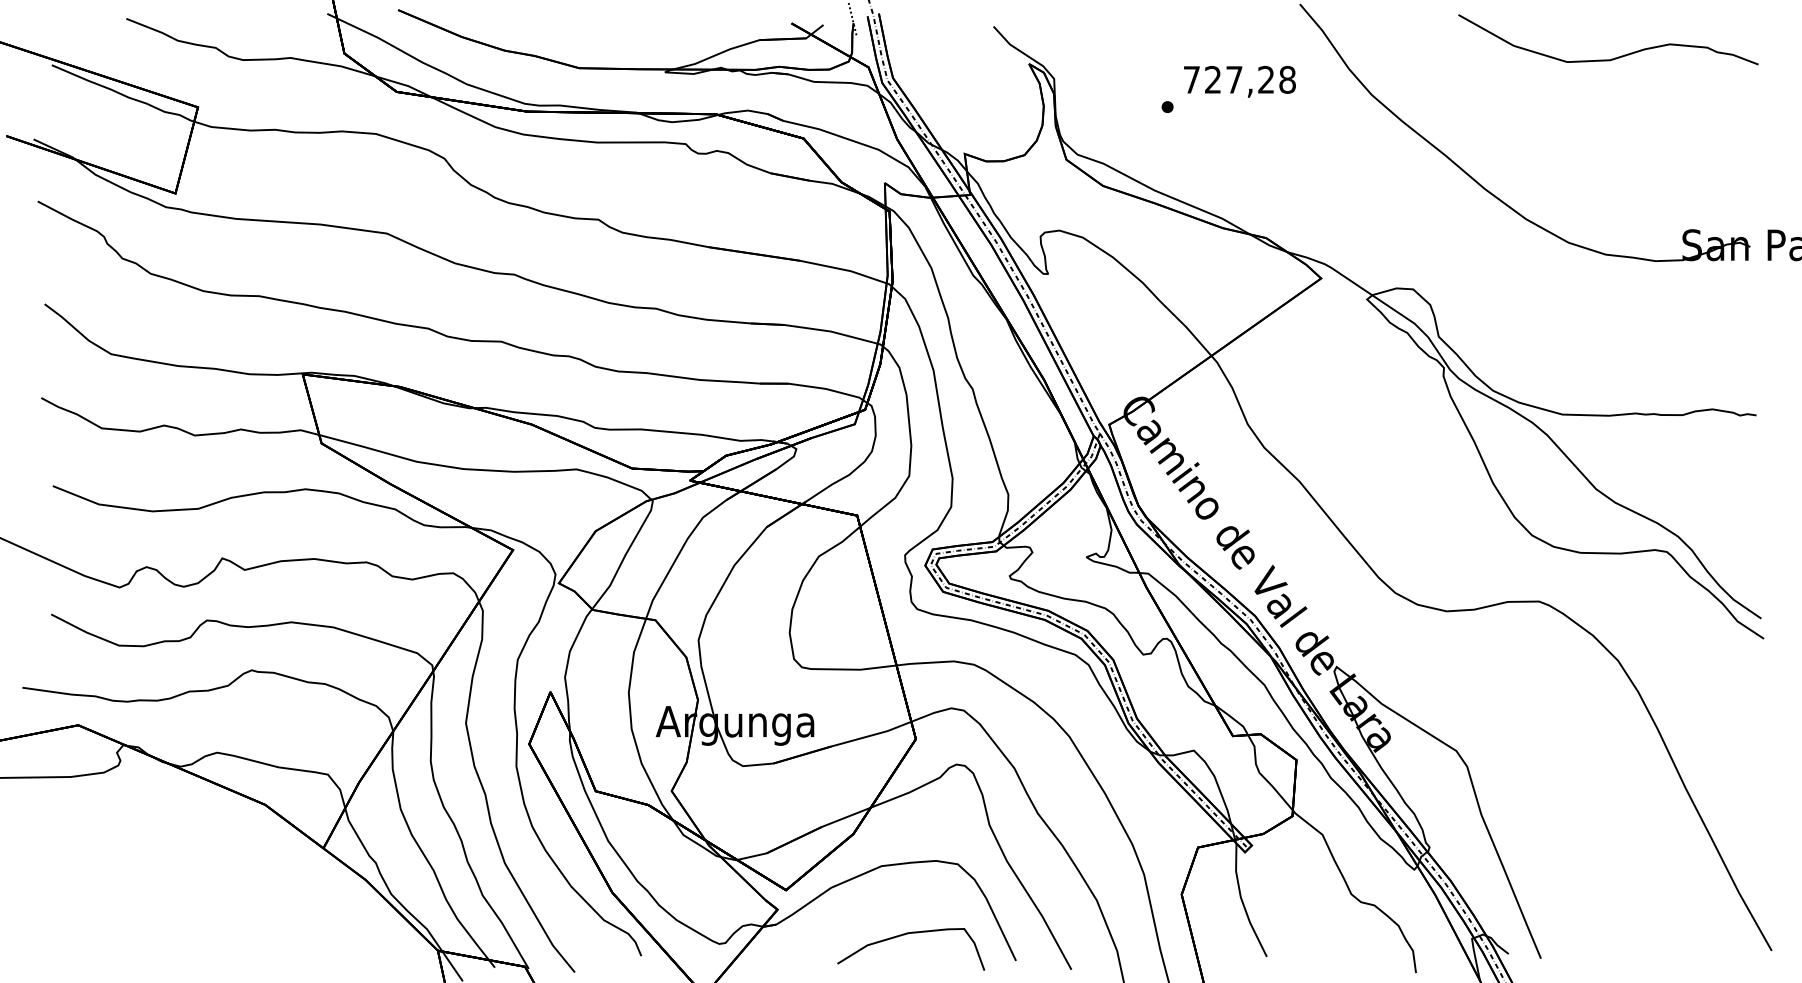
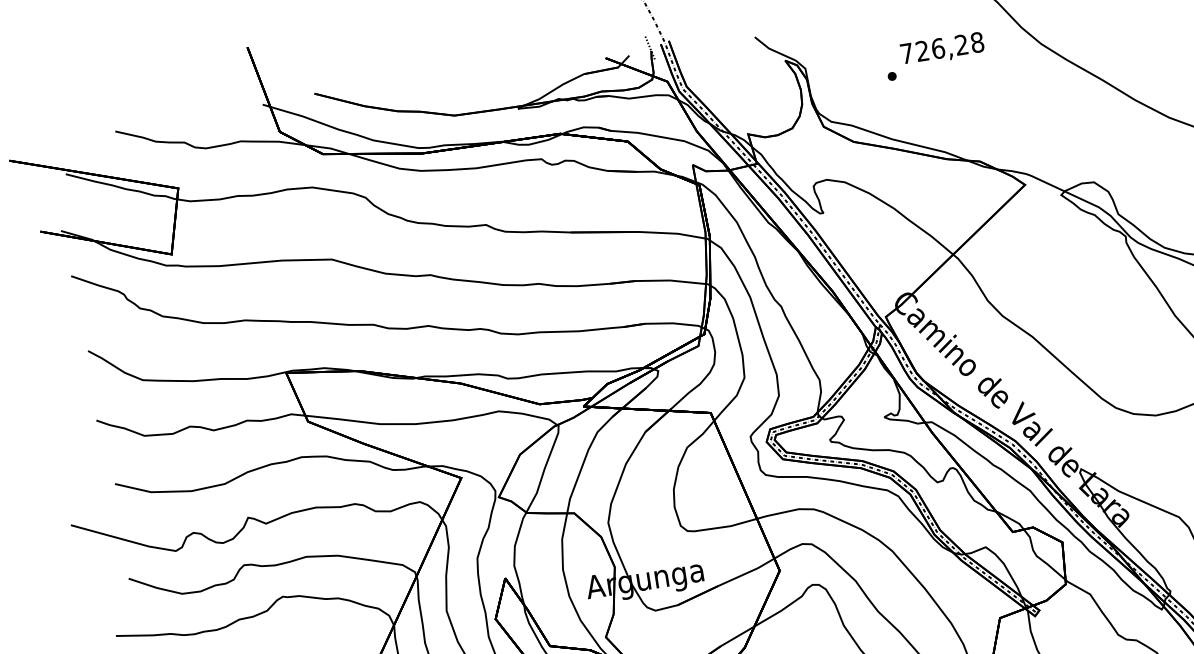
text: (1234, 79) -> (938, 48), 727,28 -> 726,28

